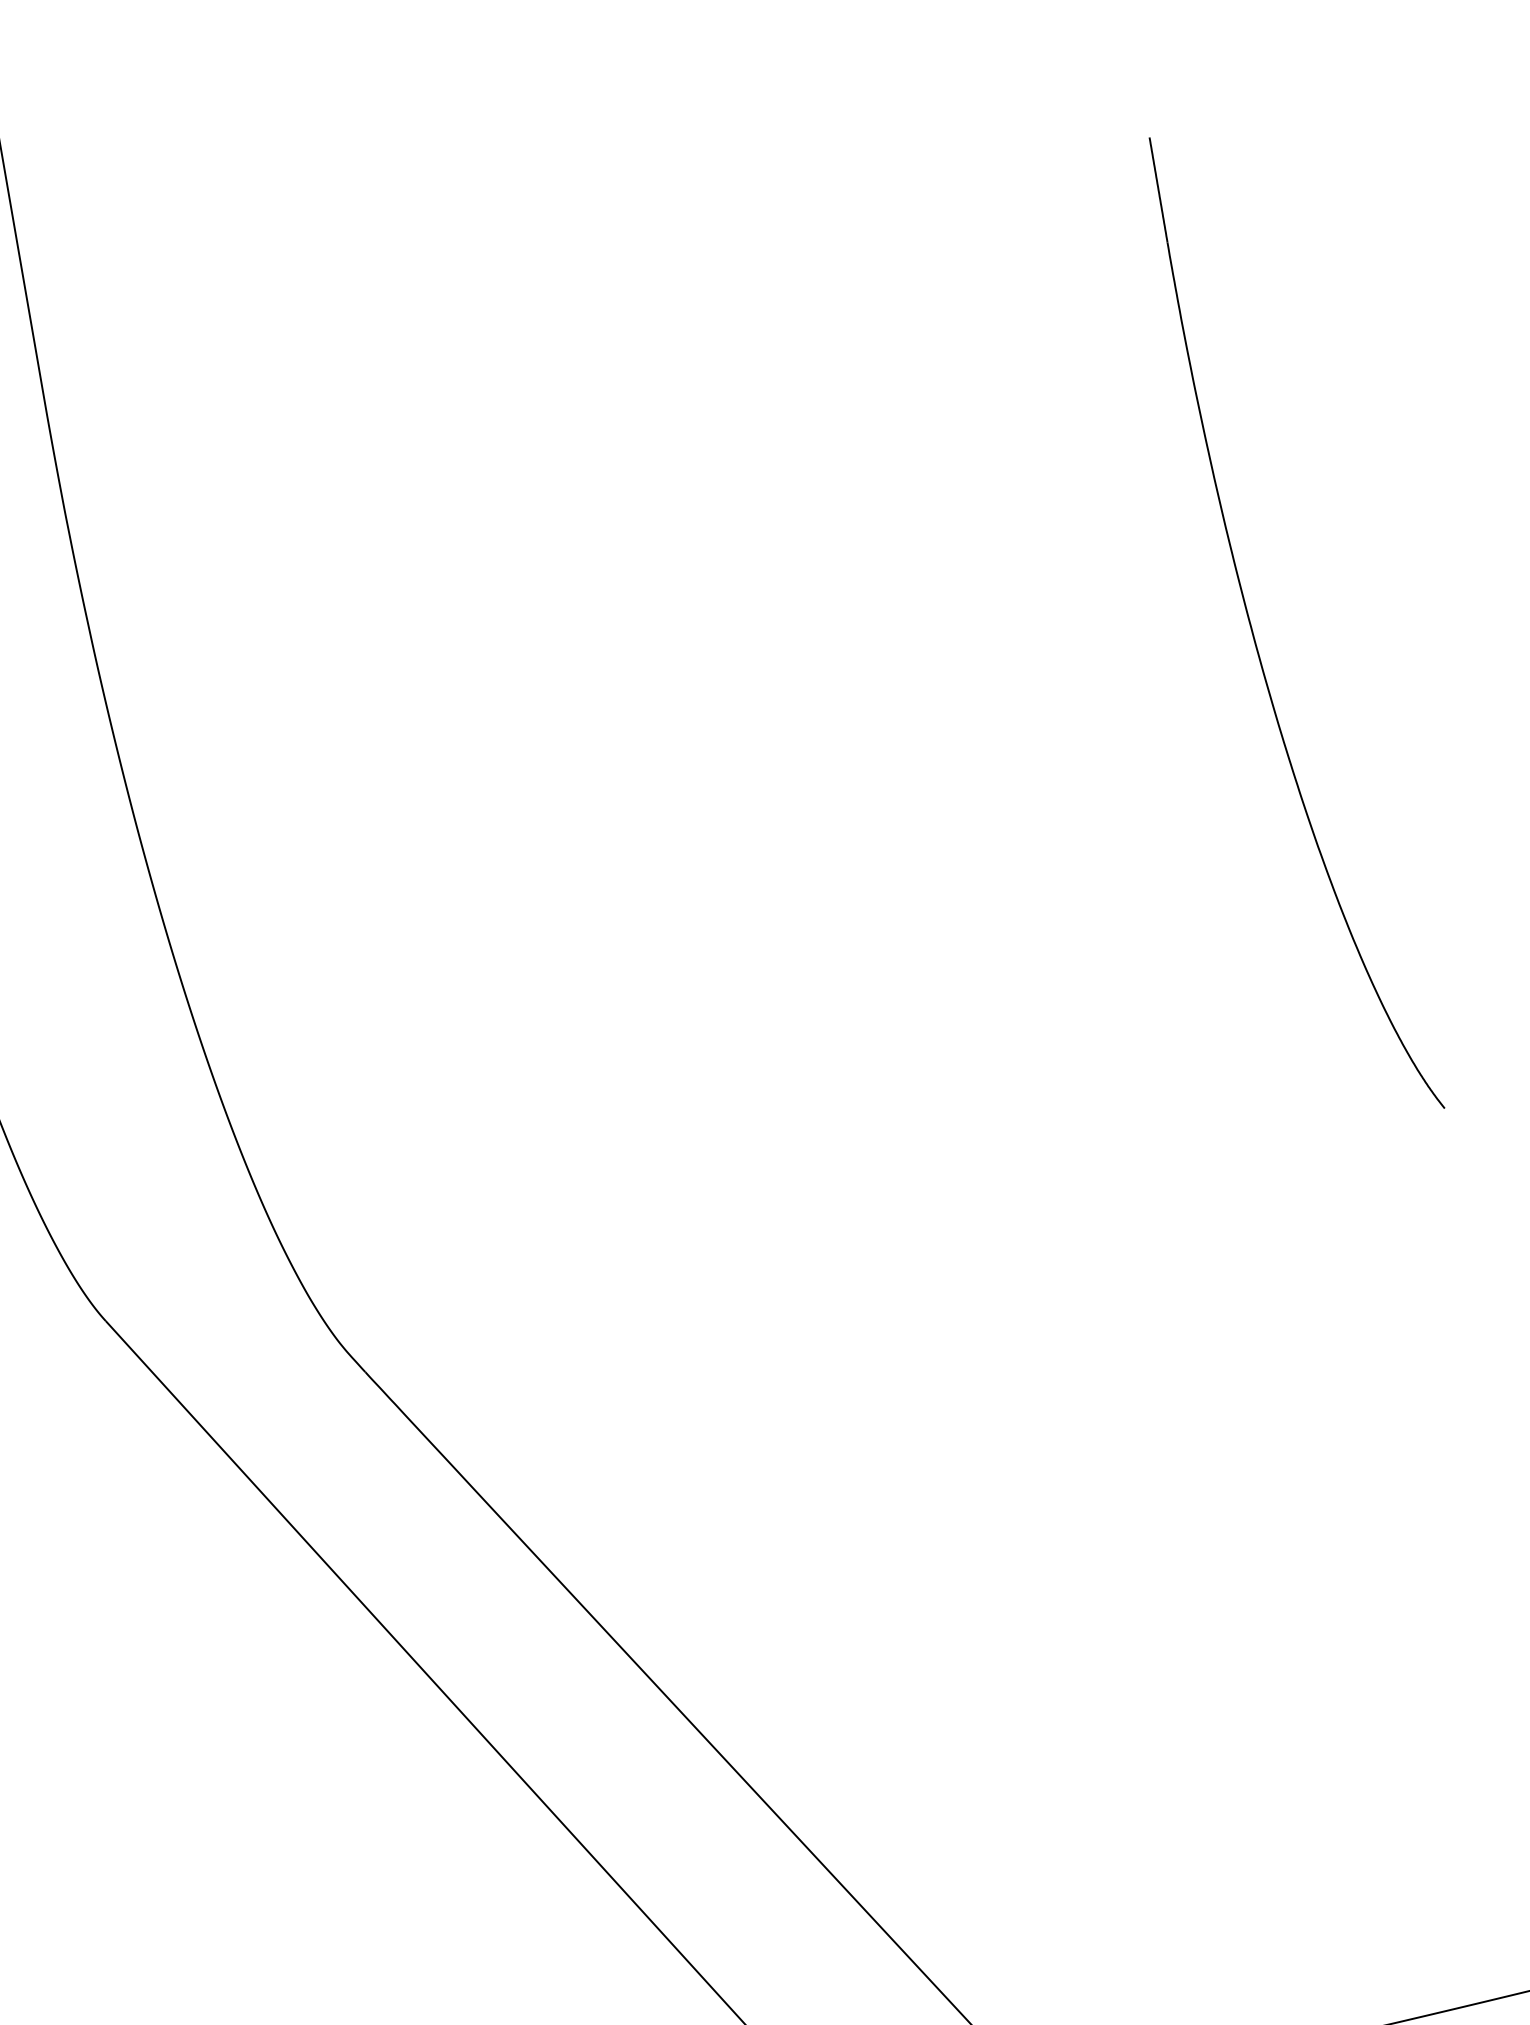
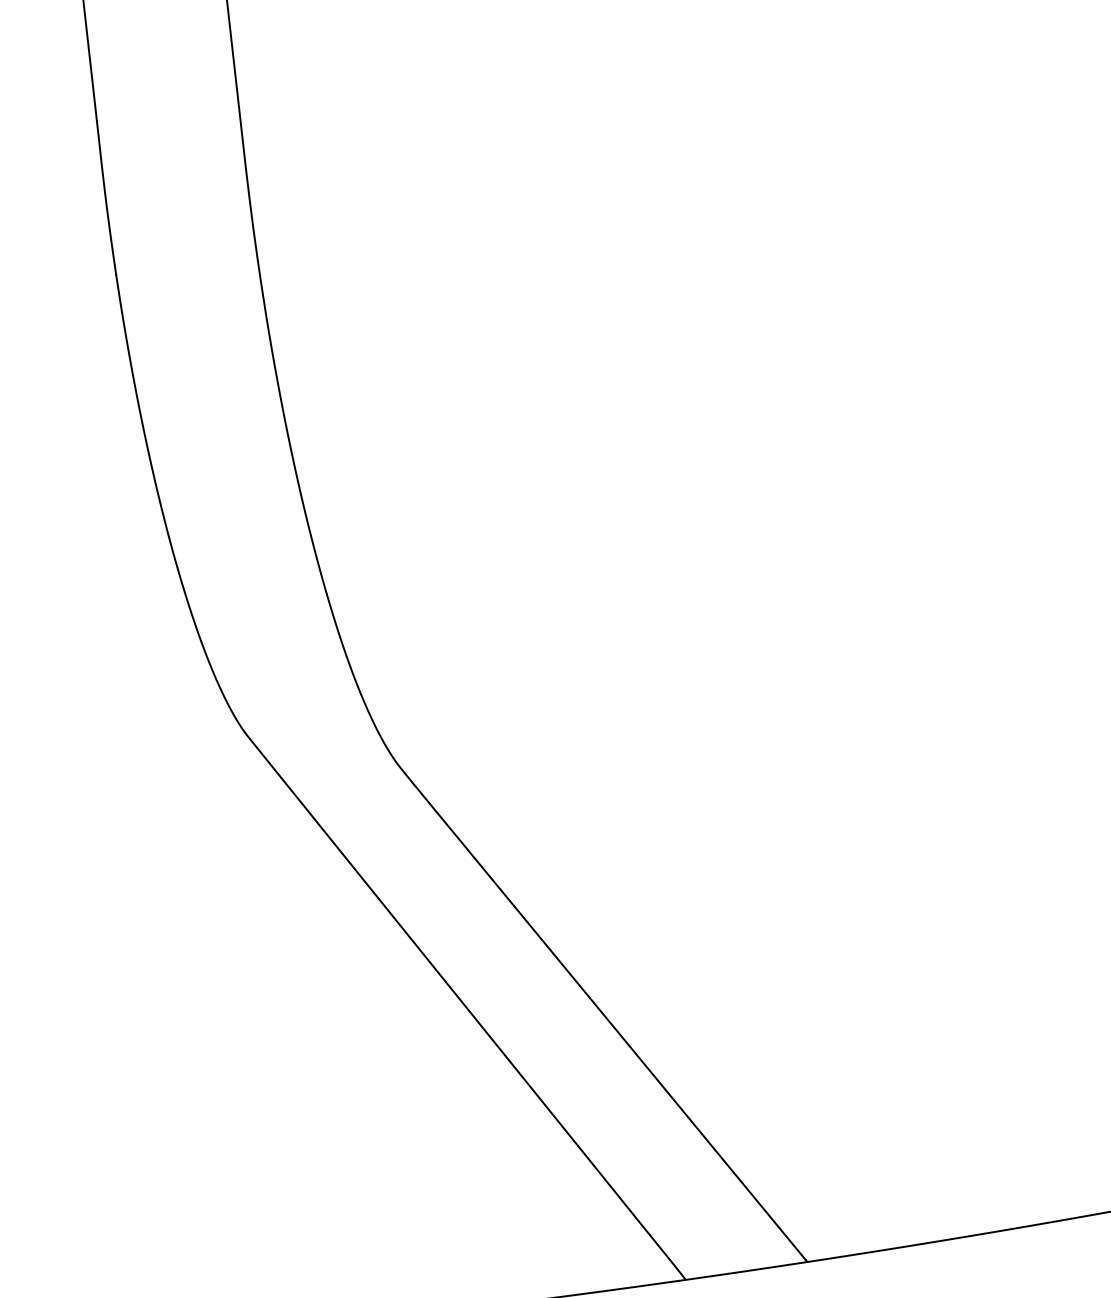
part: (1254, 630) -> (994, 347), removed

